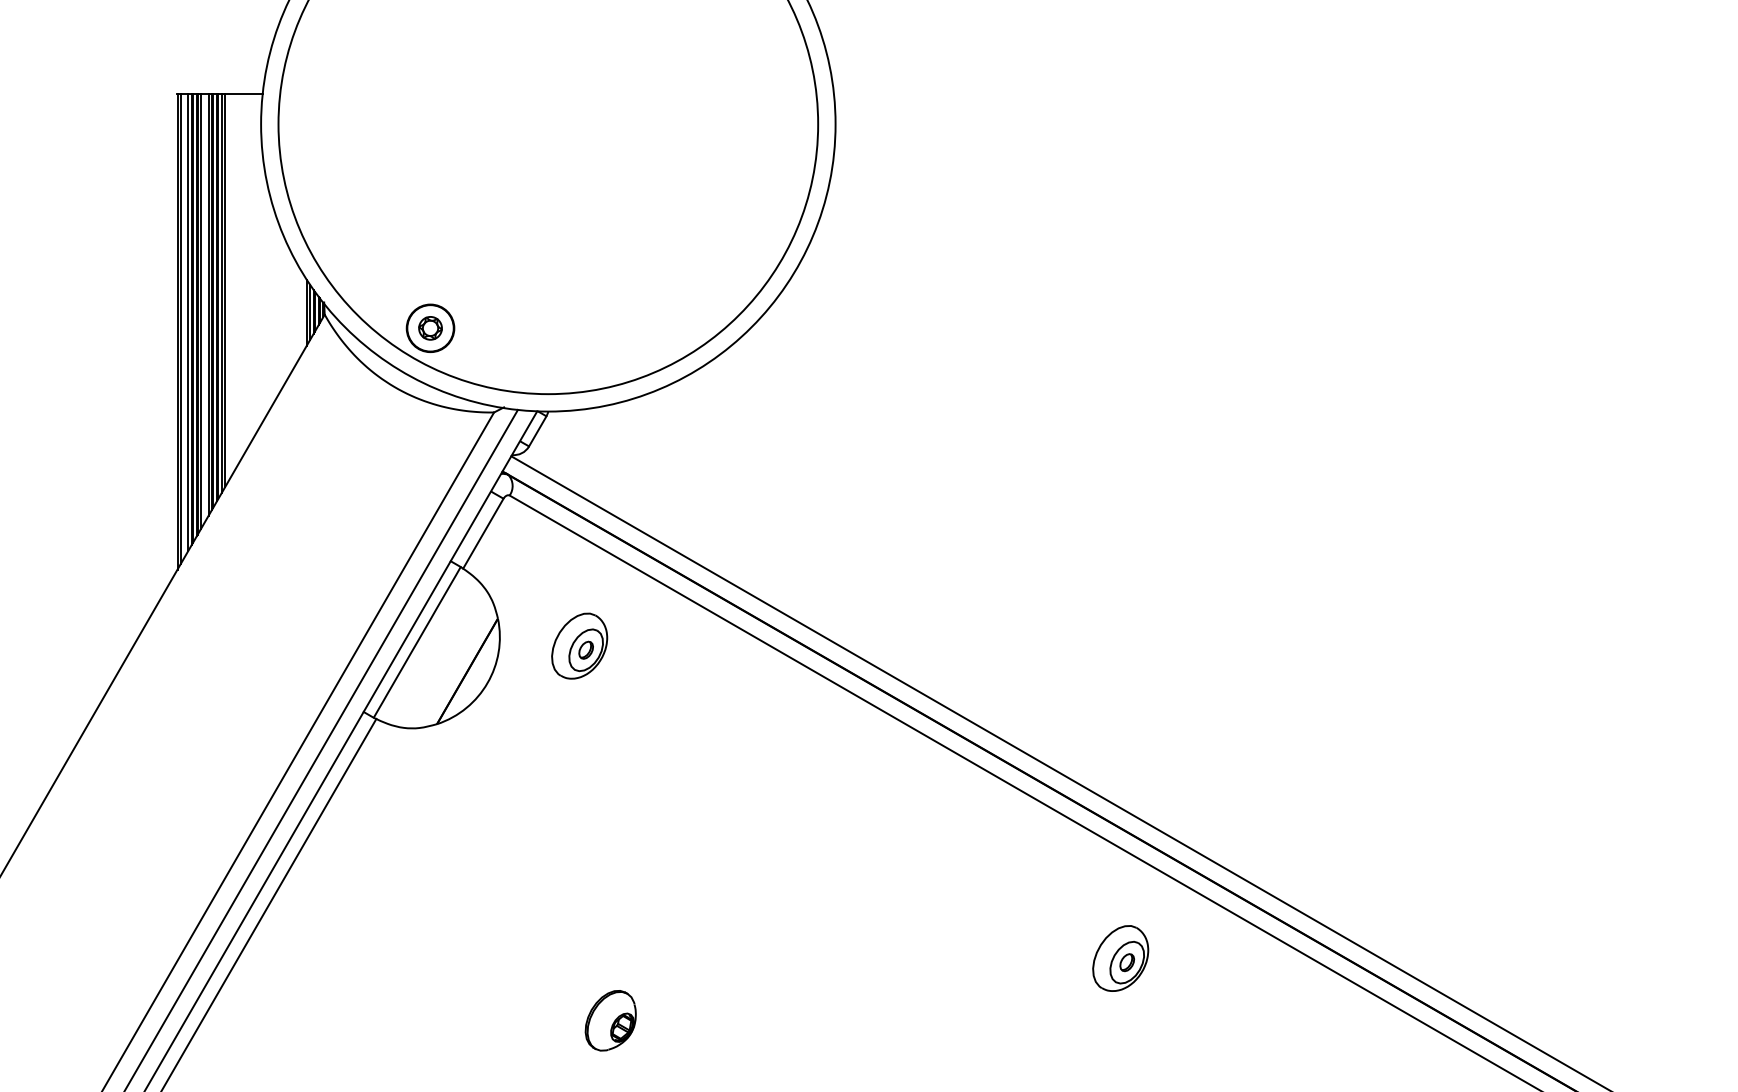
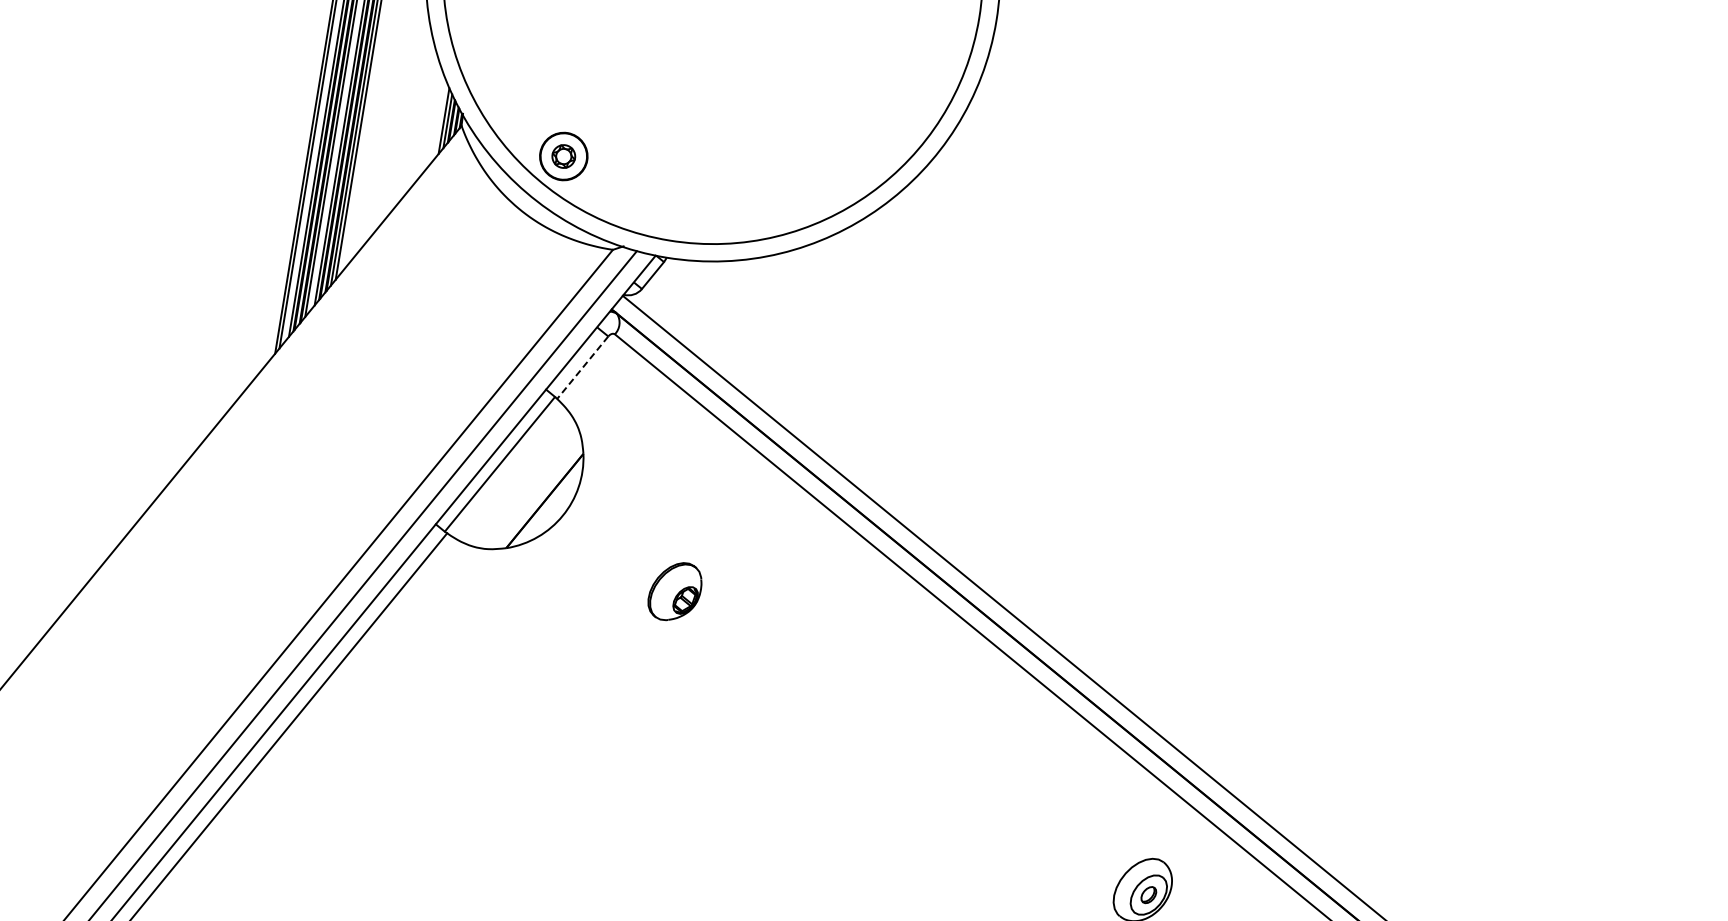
line: (483, 534) -> (582, 368), solid -> dashed
part: (579, 645) -> (659, 493), removed
part: (610, 1020) -> (674, 591), moved

